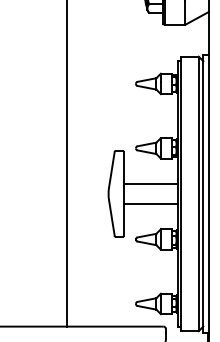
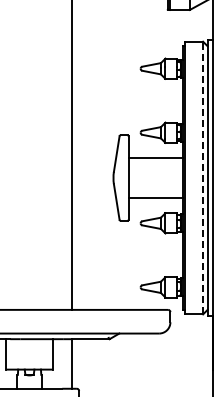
line: (150, 183) -> (155, 157), moved
line: (199, 193) -> (203, 177), solid -> dashed
line: (150, 204) -> (155, 198), moved

